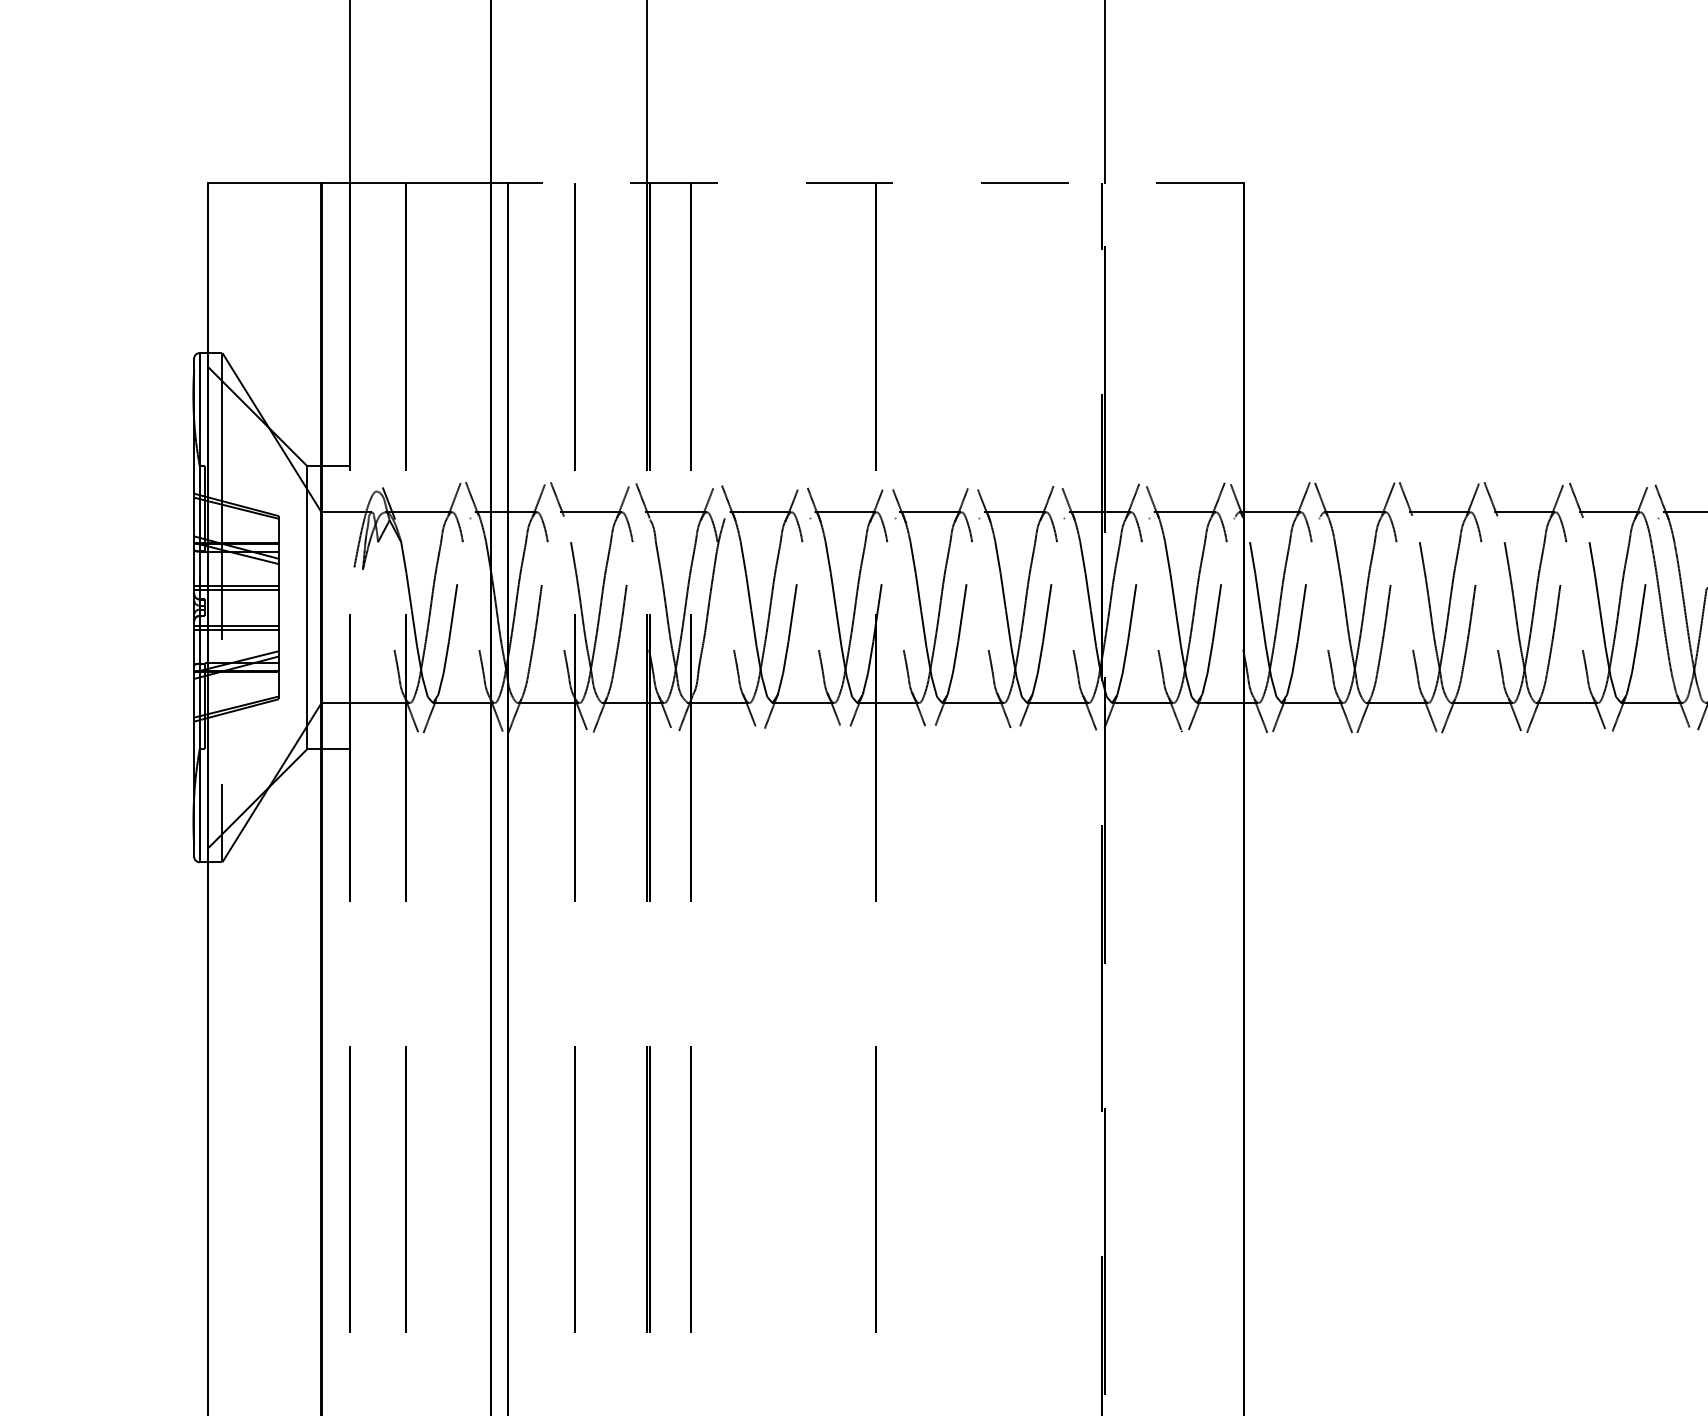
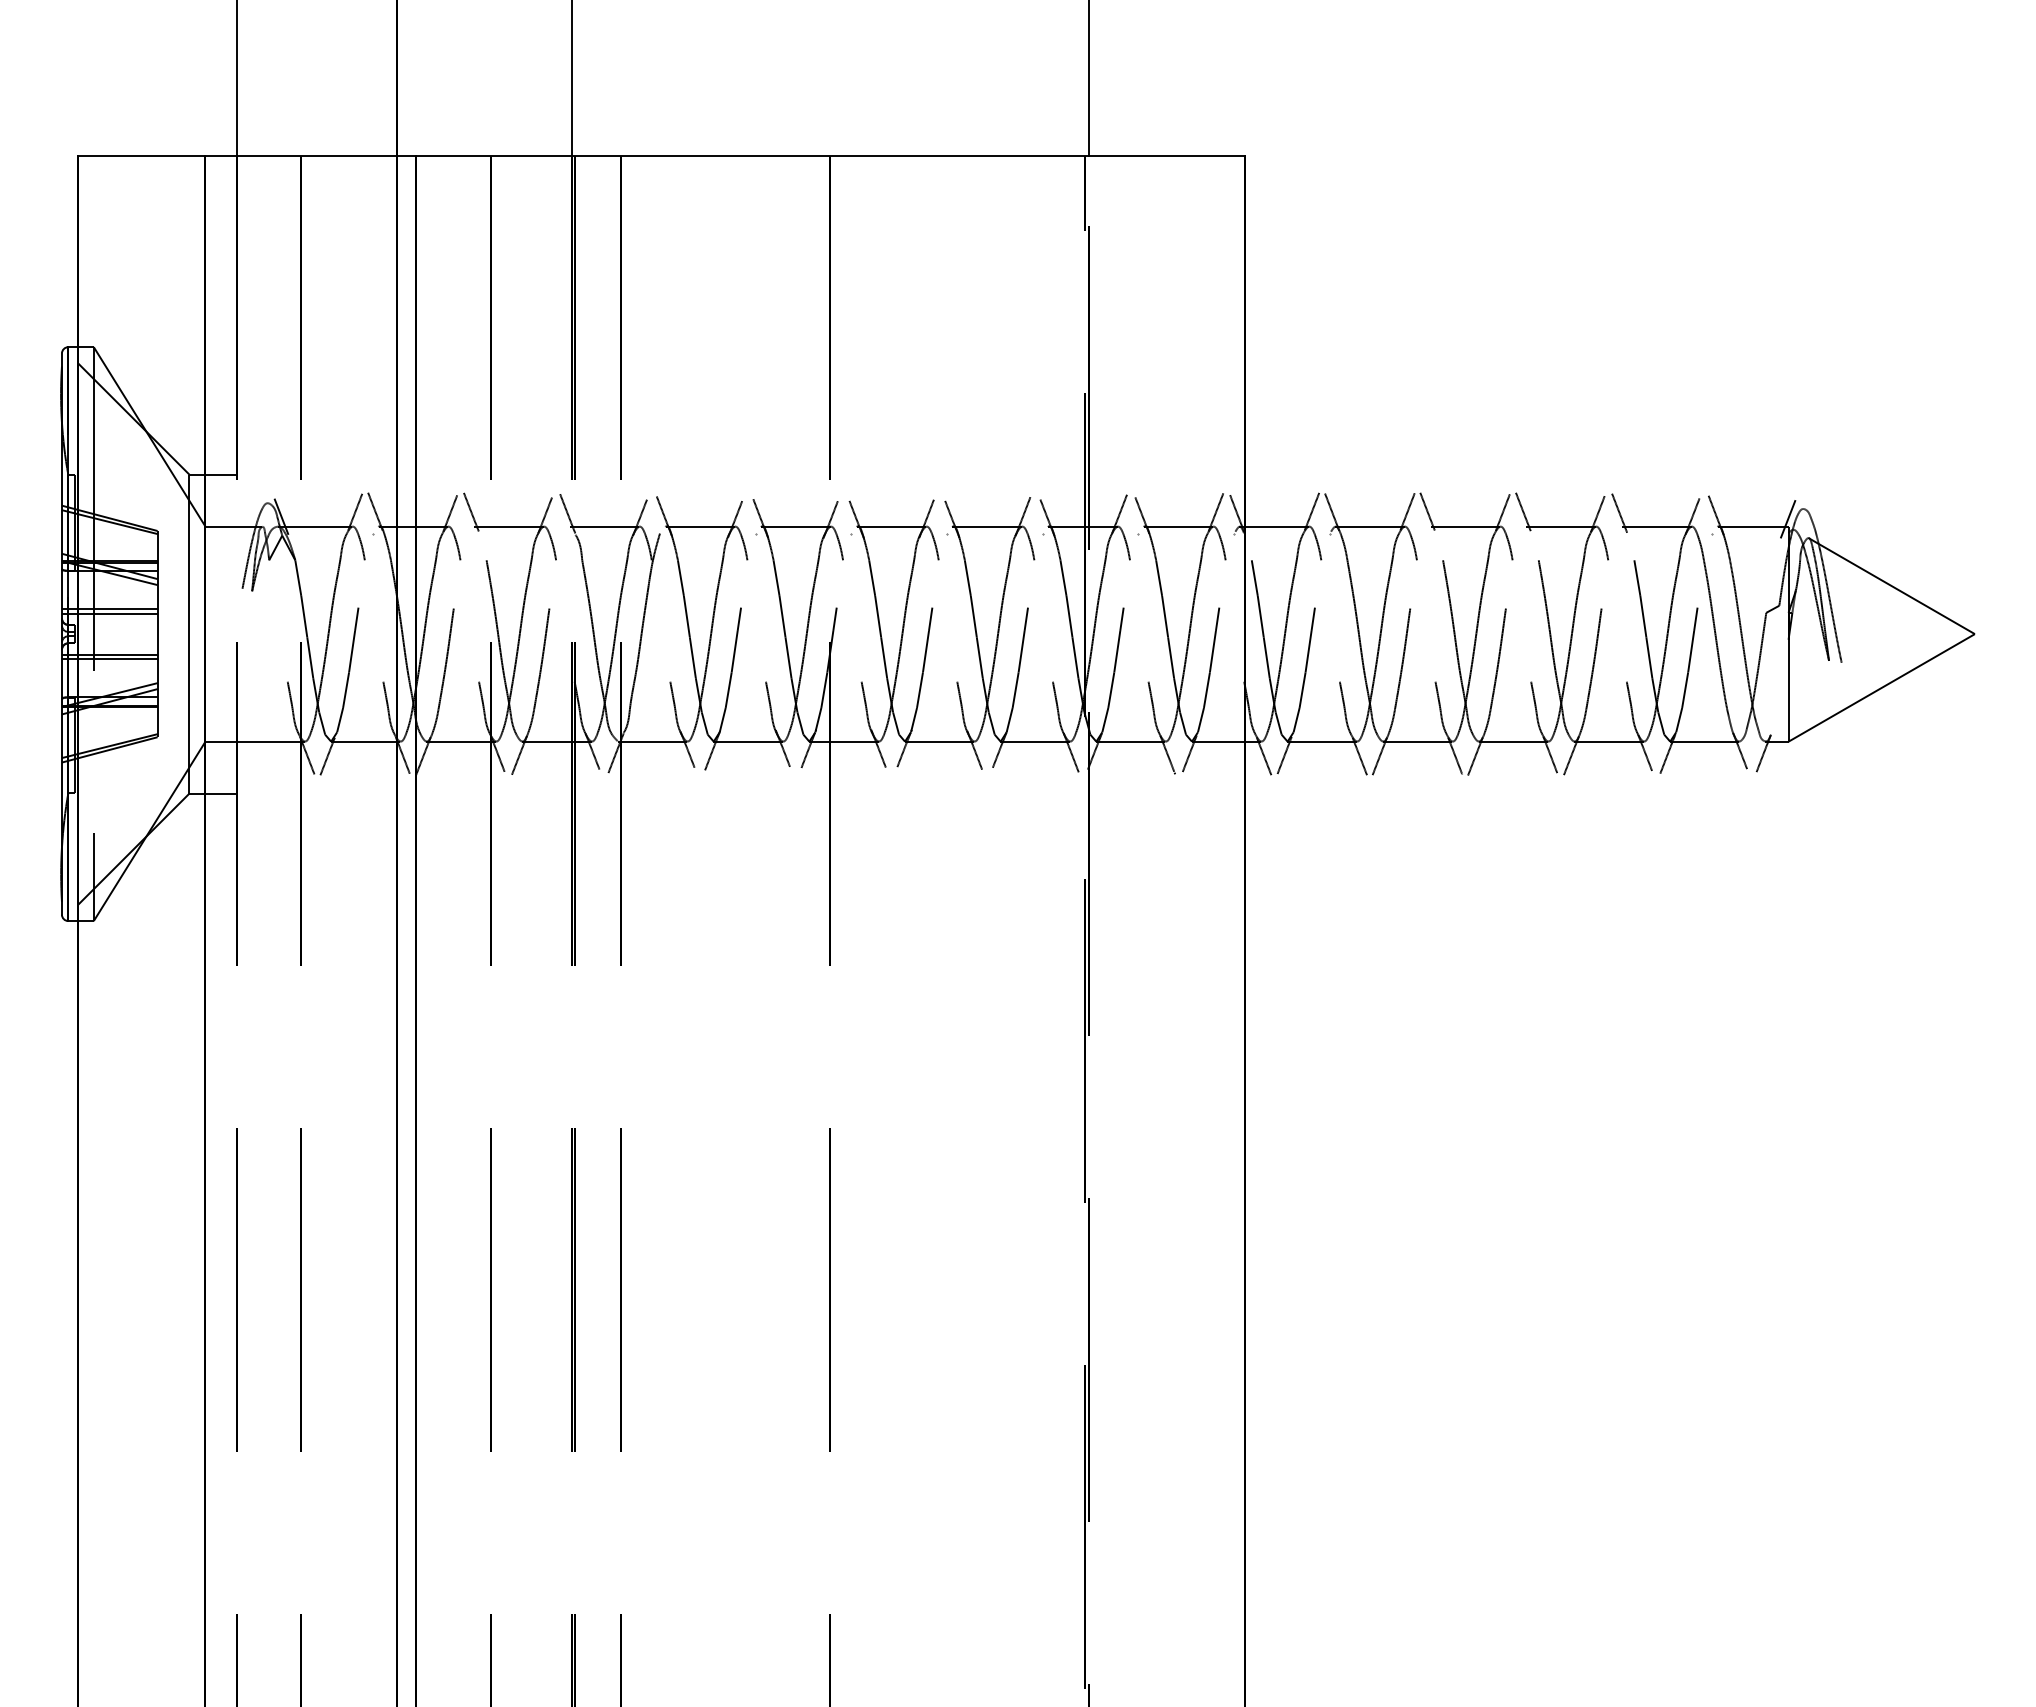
line: (875, 182) -> (829, 155), dashed -> solid

